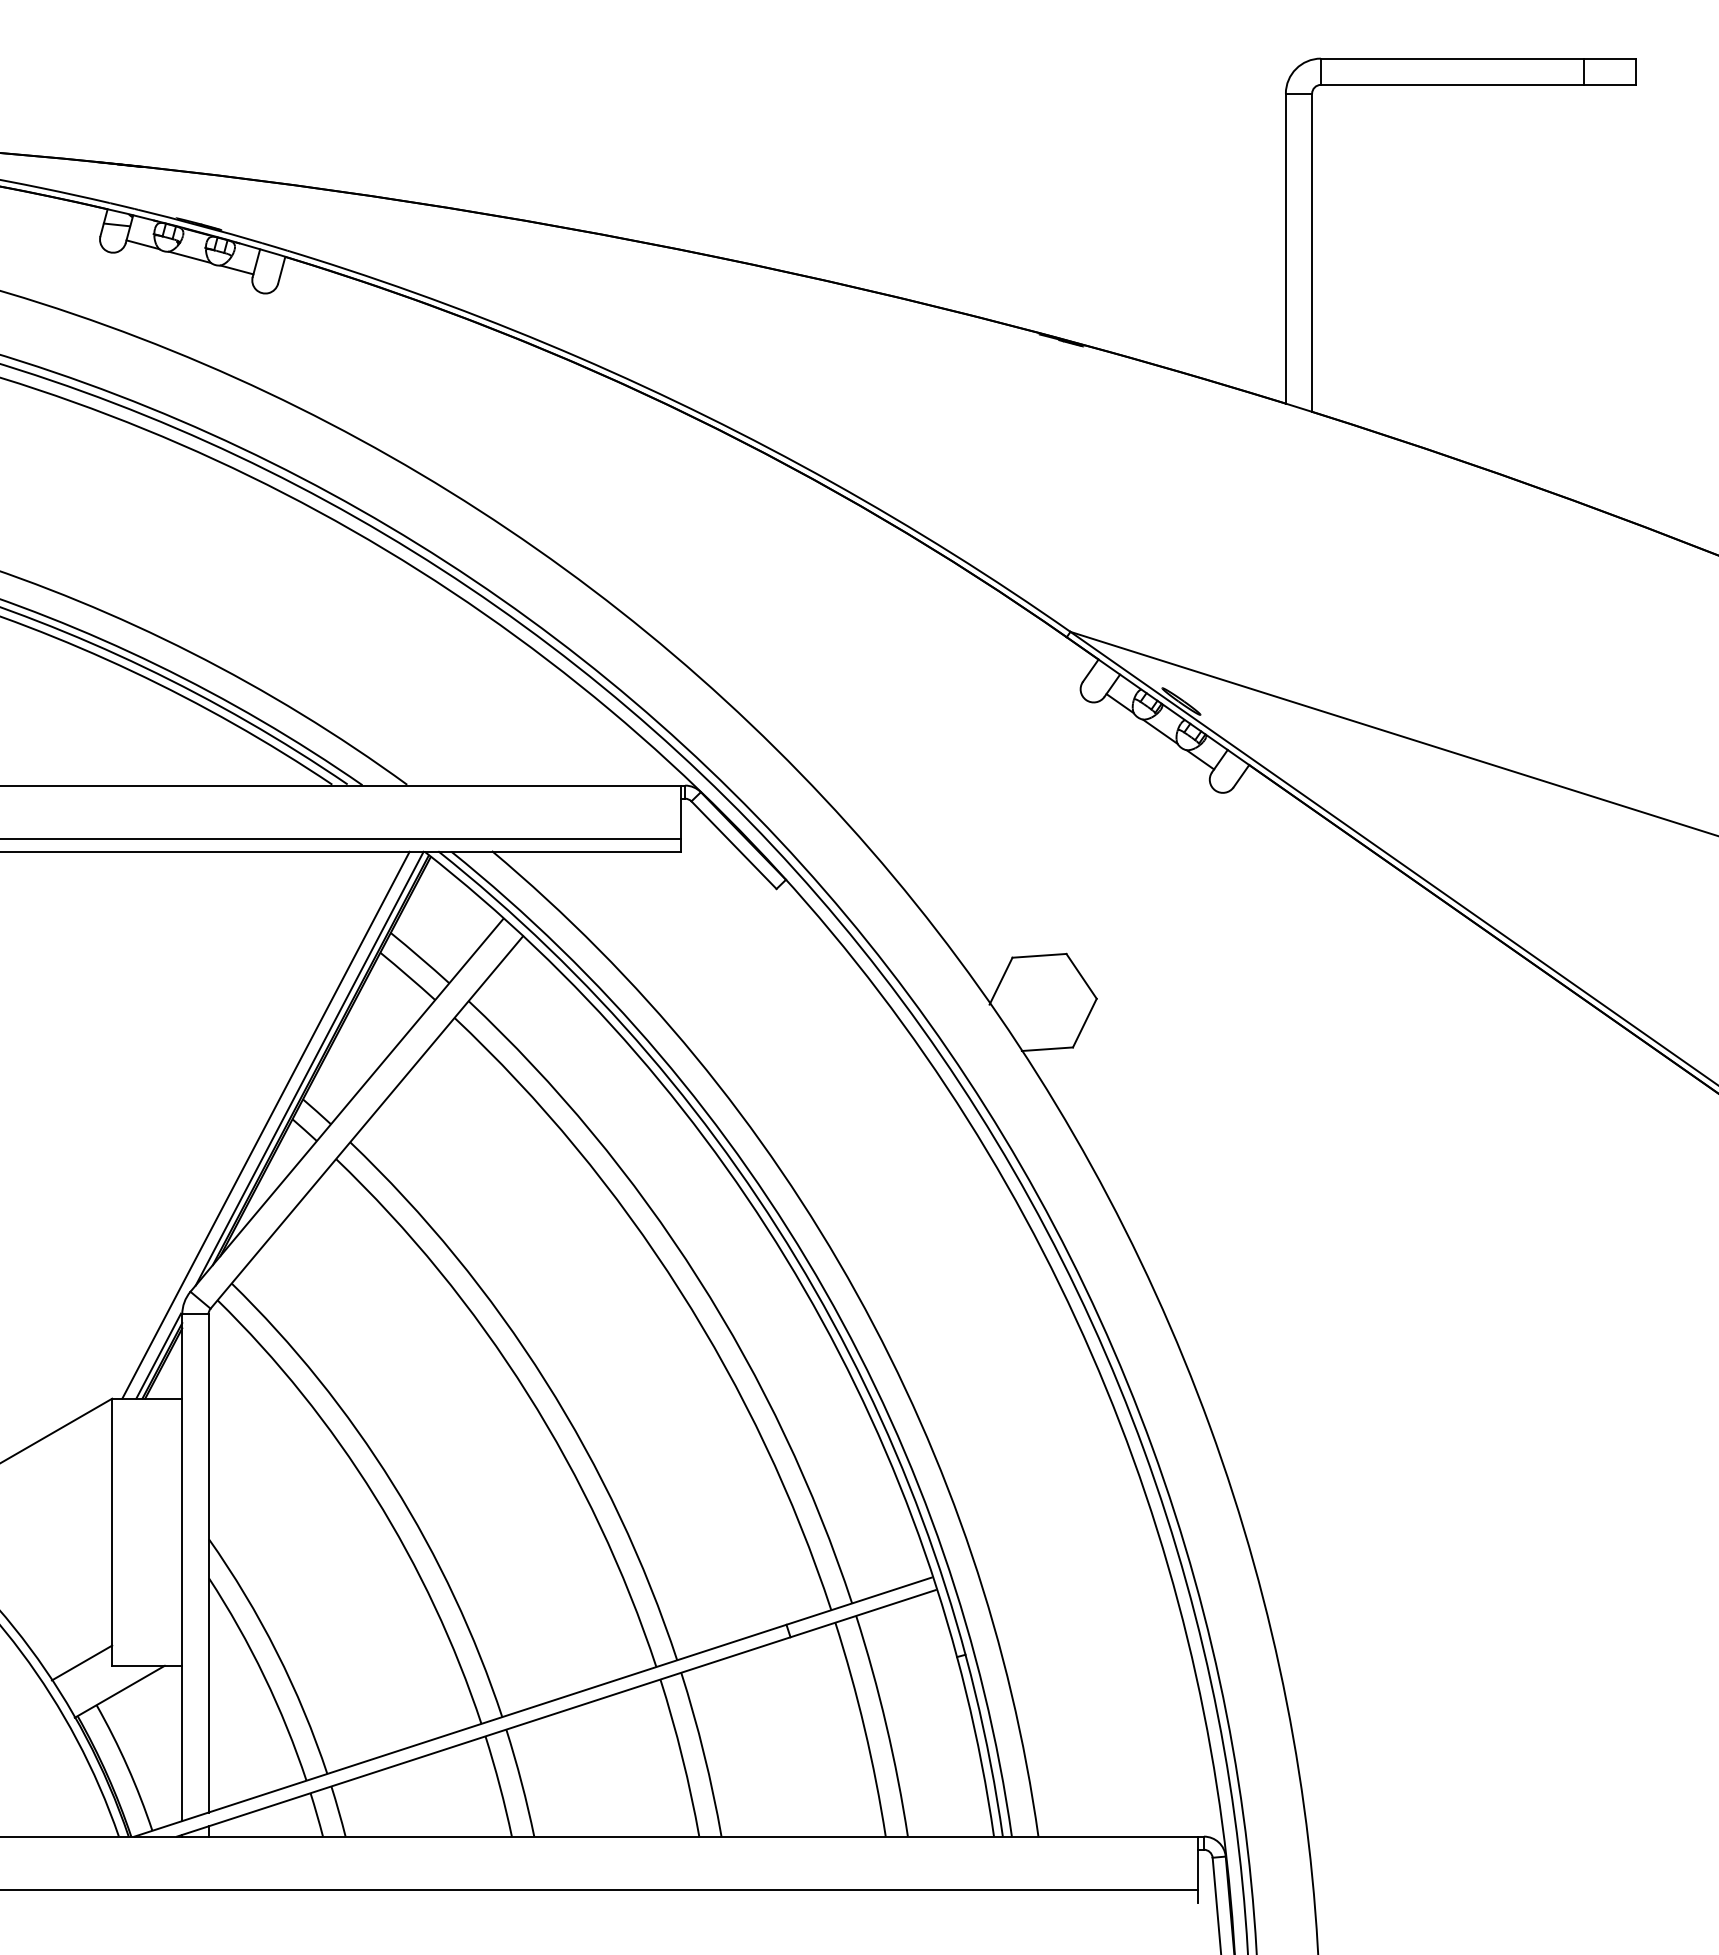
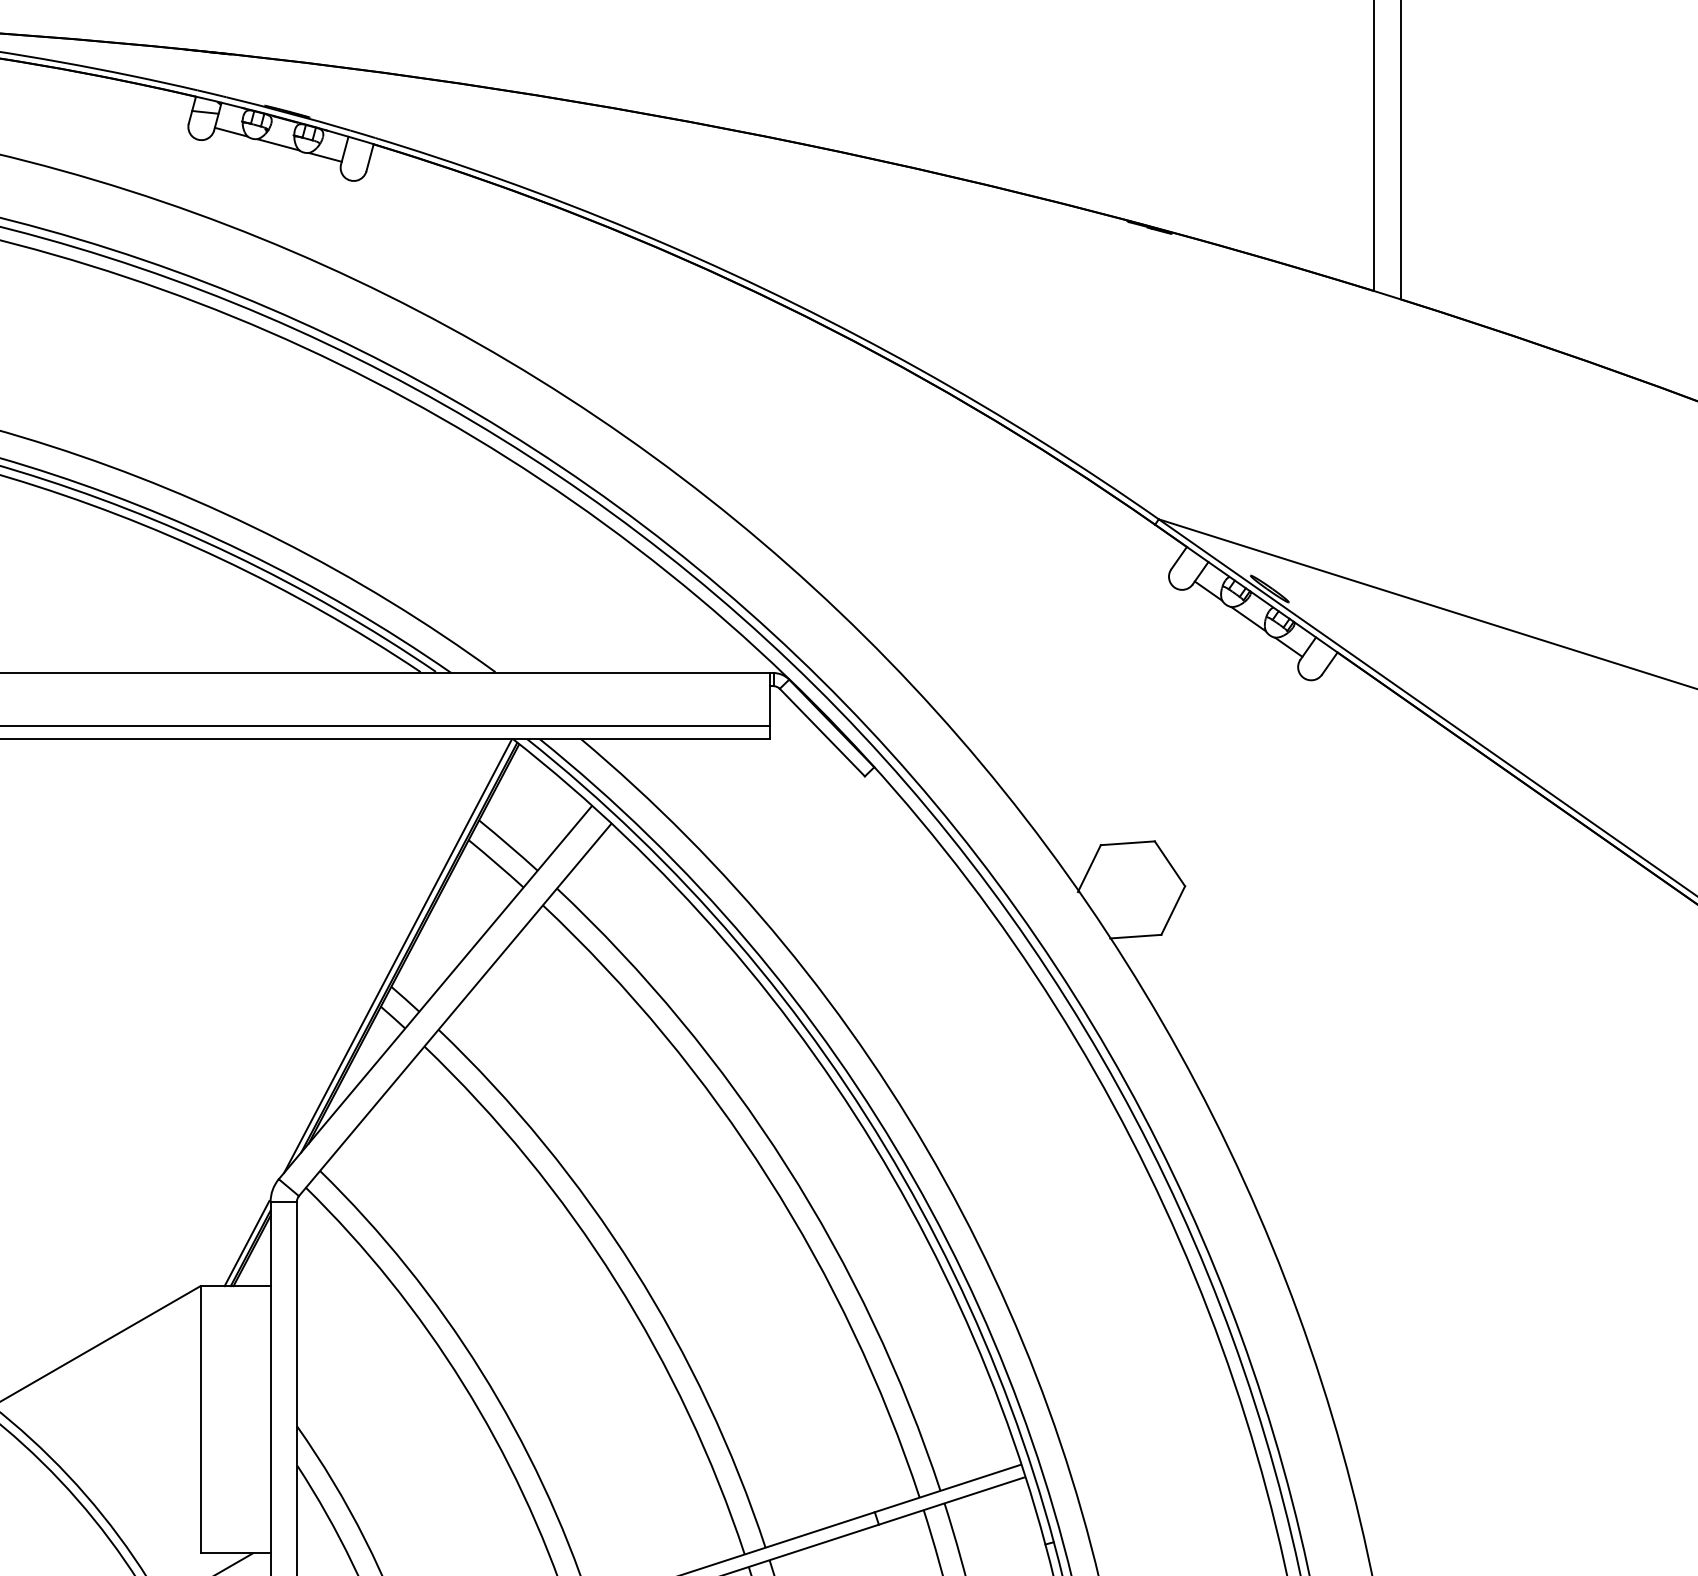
line: (265, 1124) -> (353, 1011), removed
line: (81, 1662) -> (169, 1549), removed

